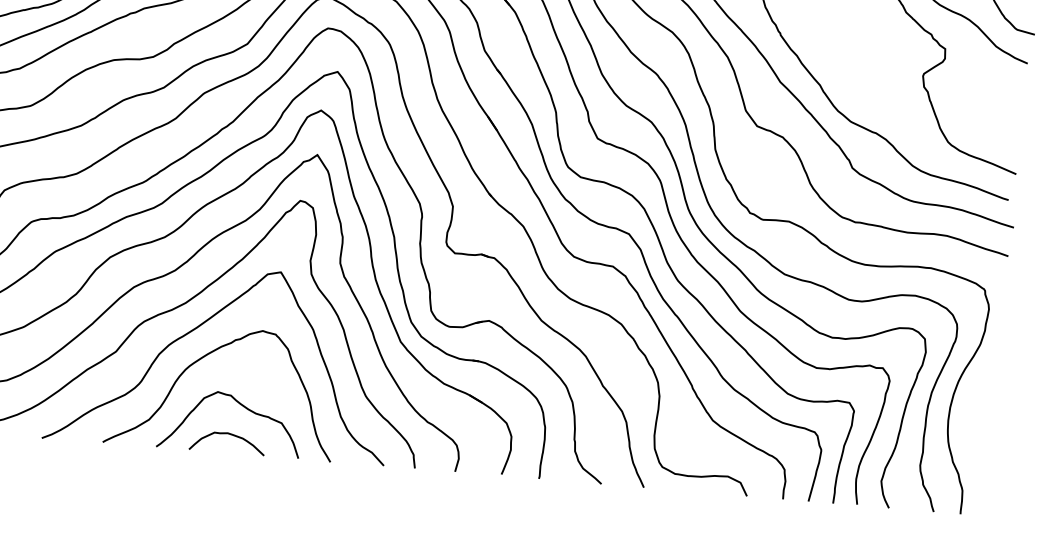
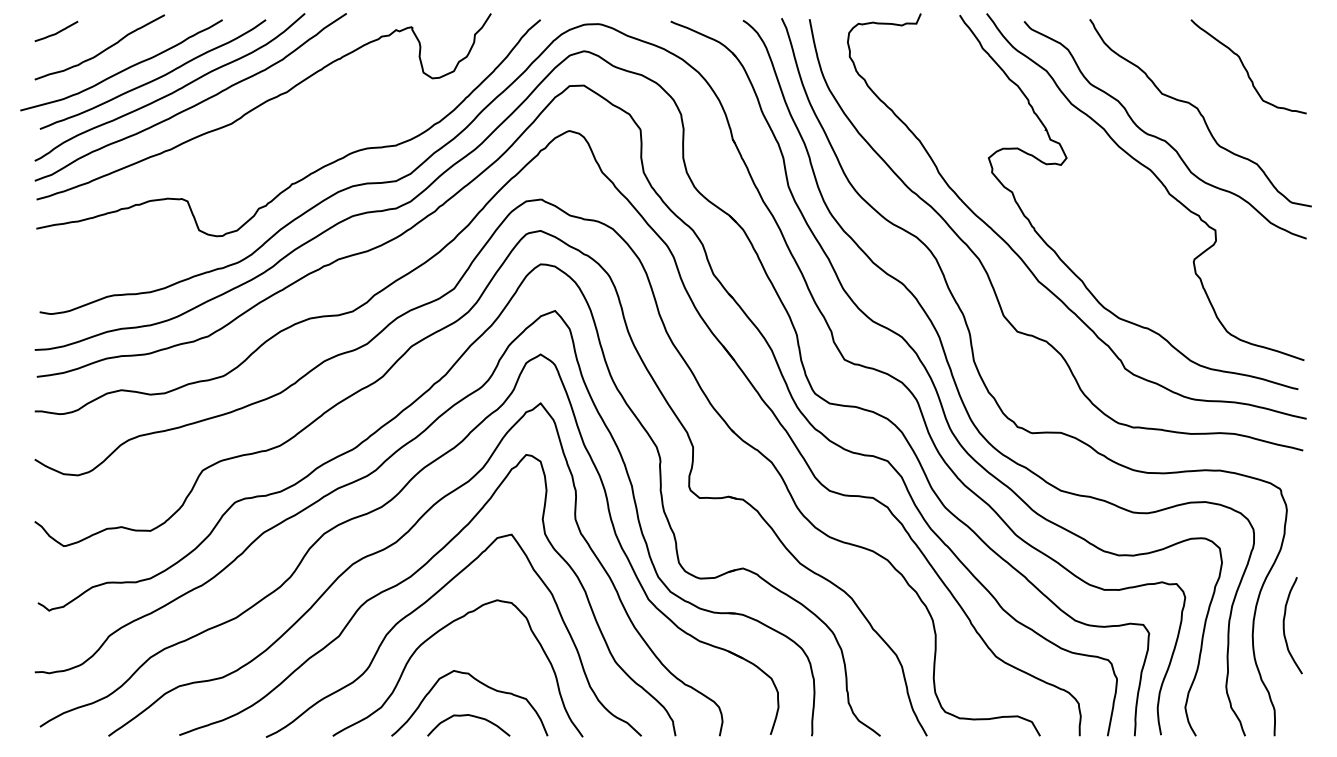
curve: (977, 414) -> (1284, 625), added

